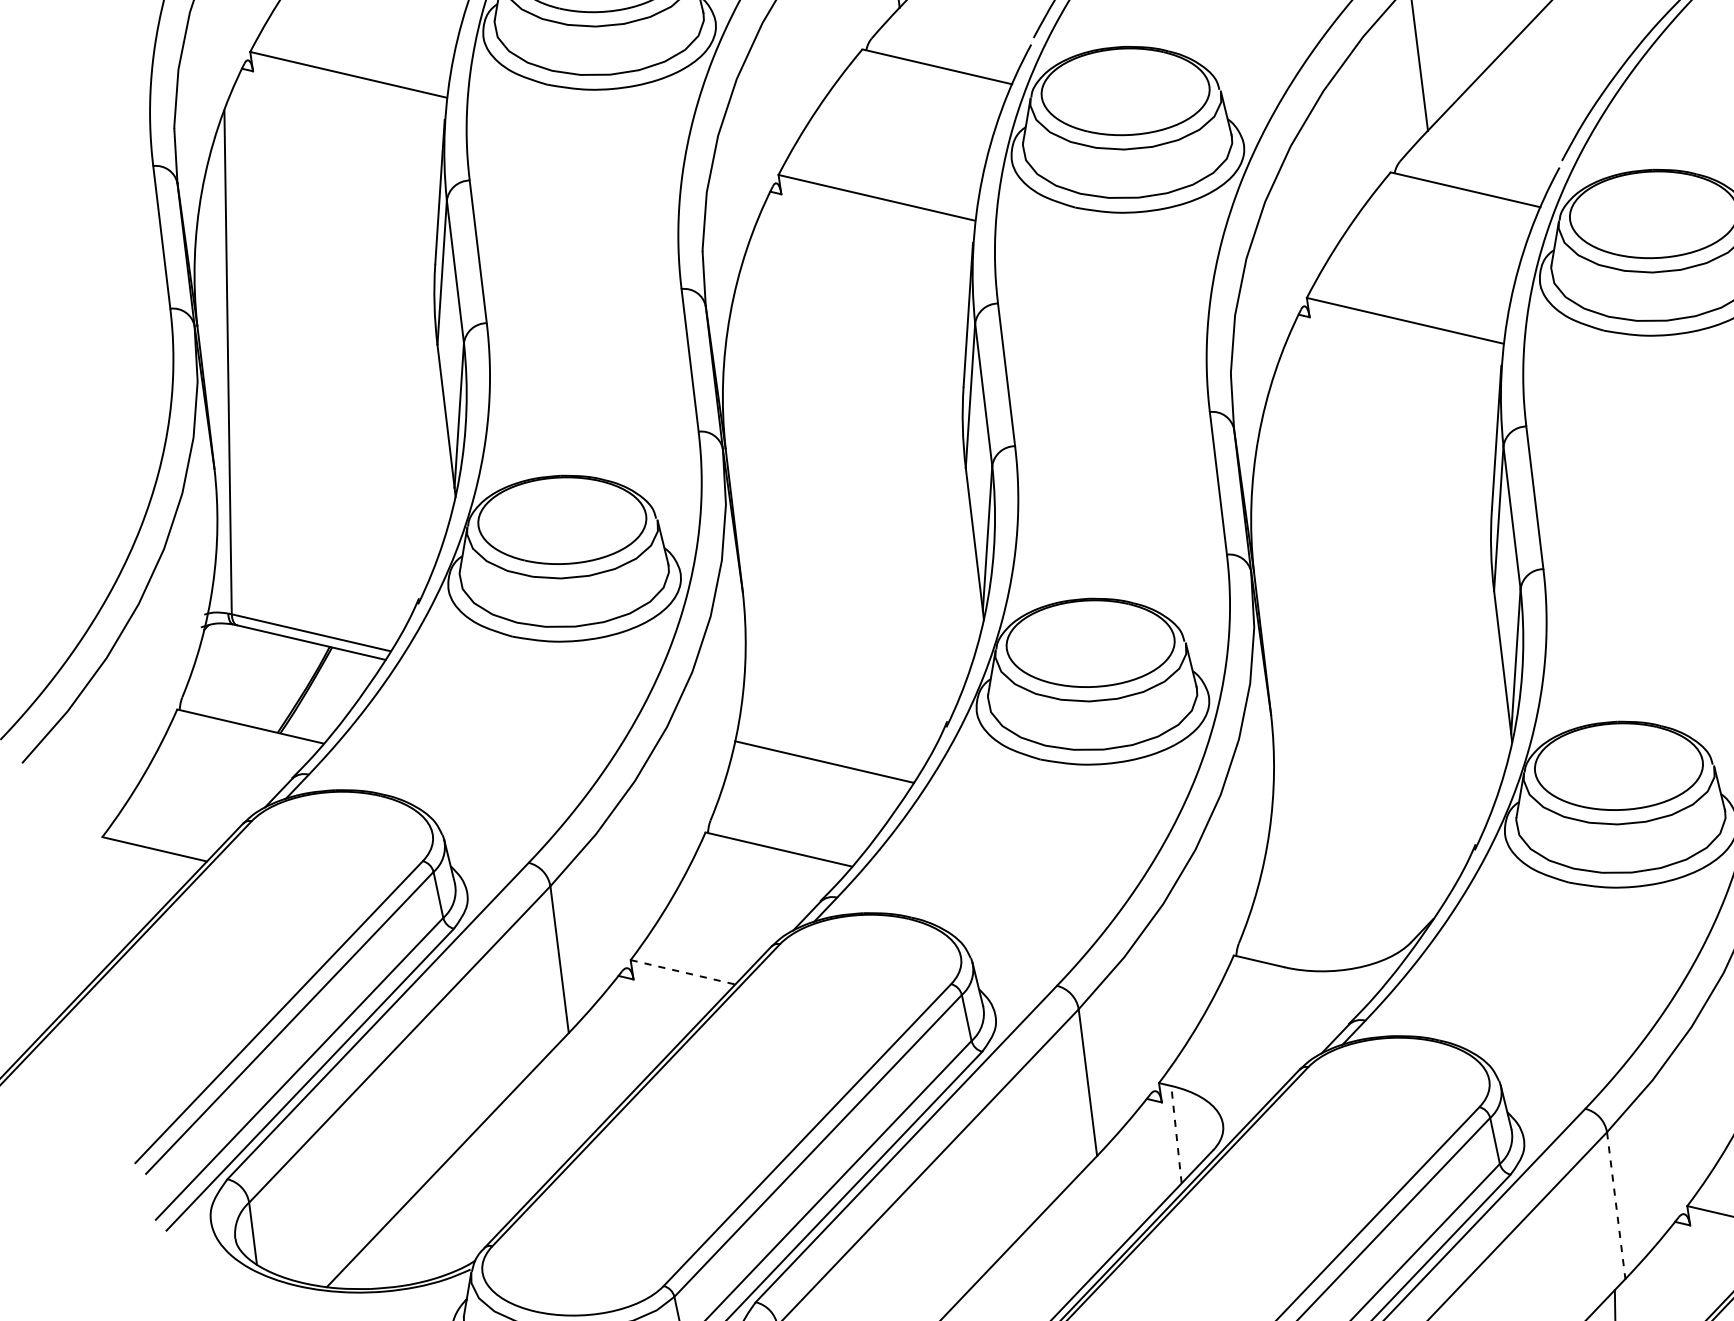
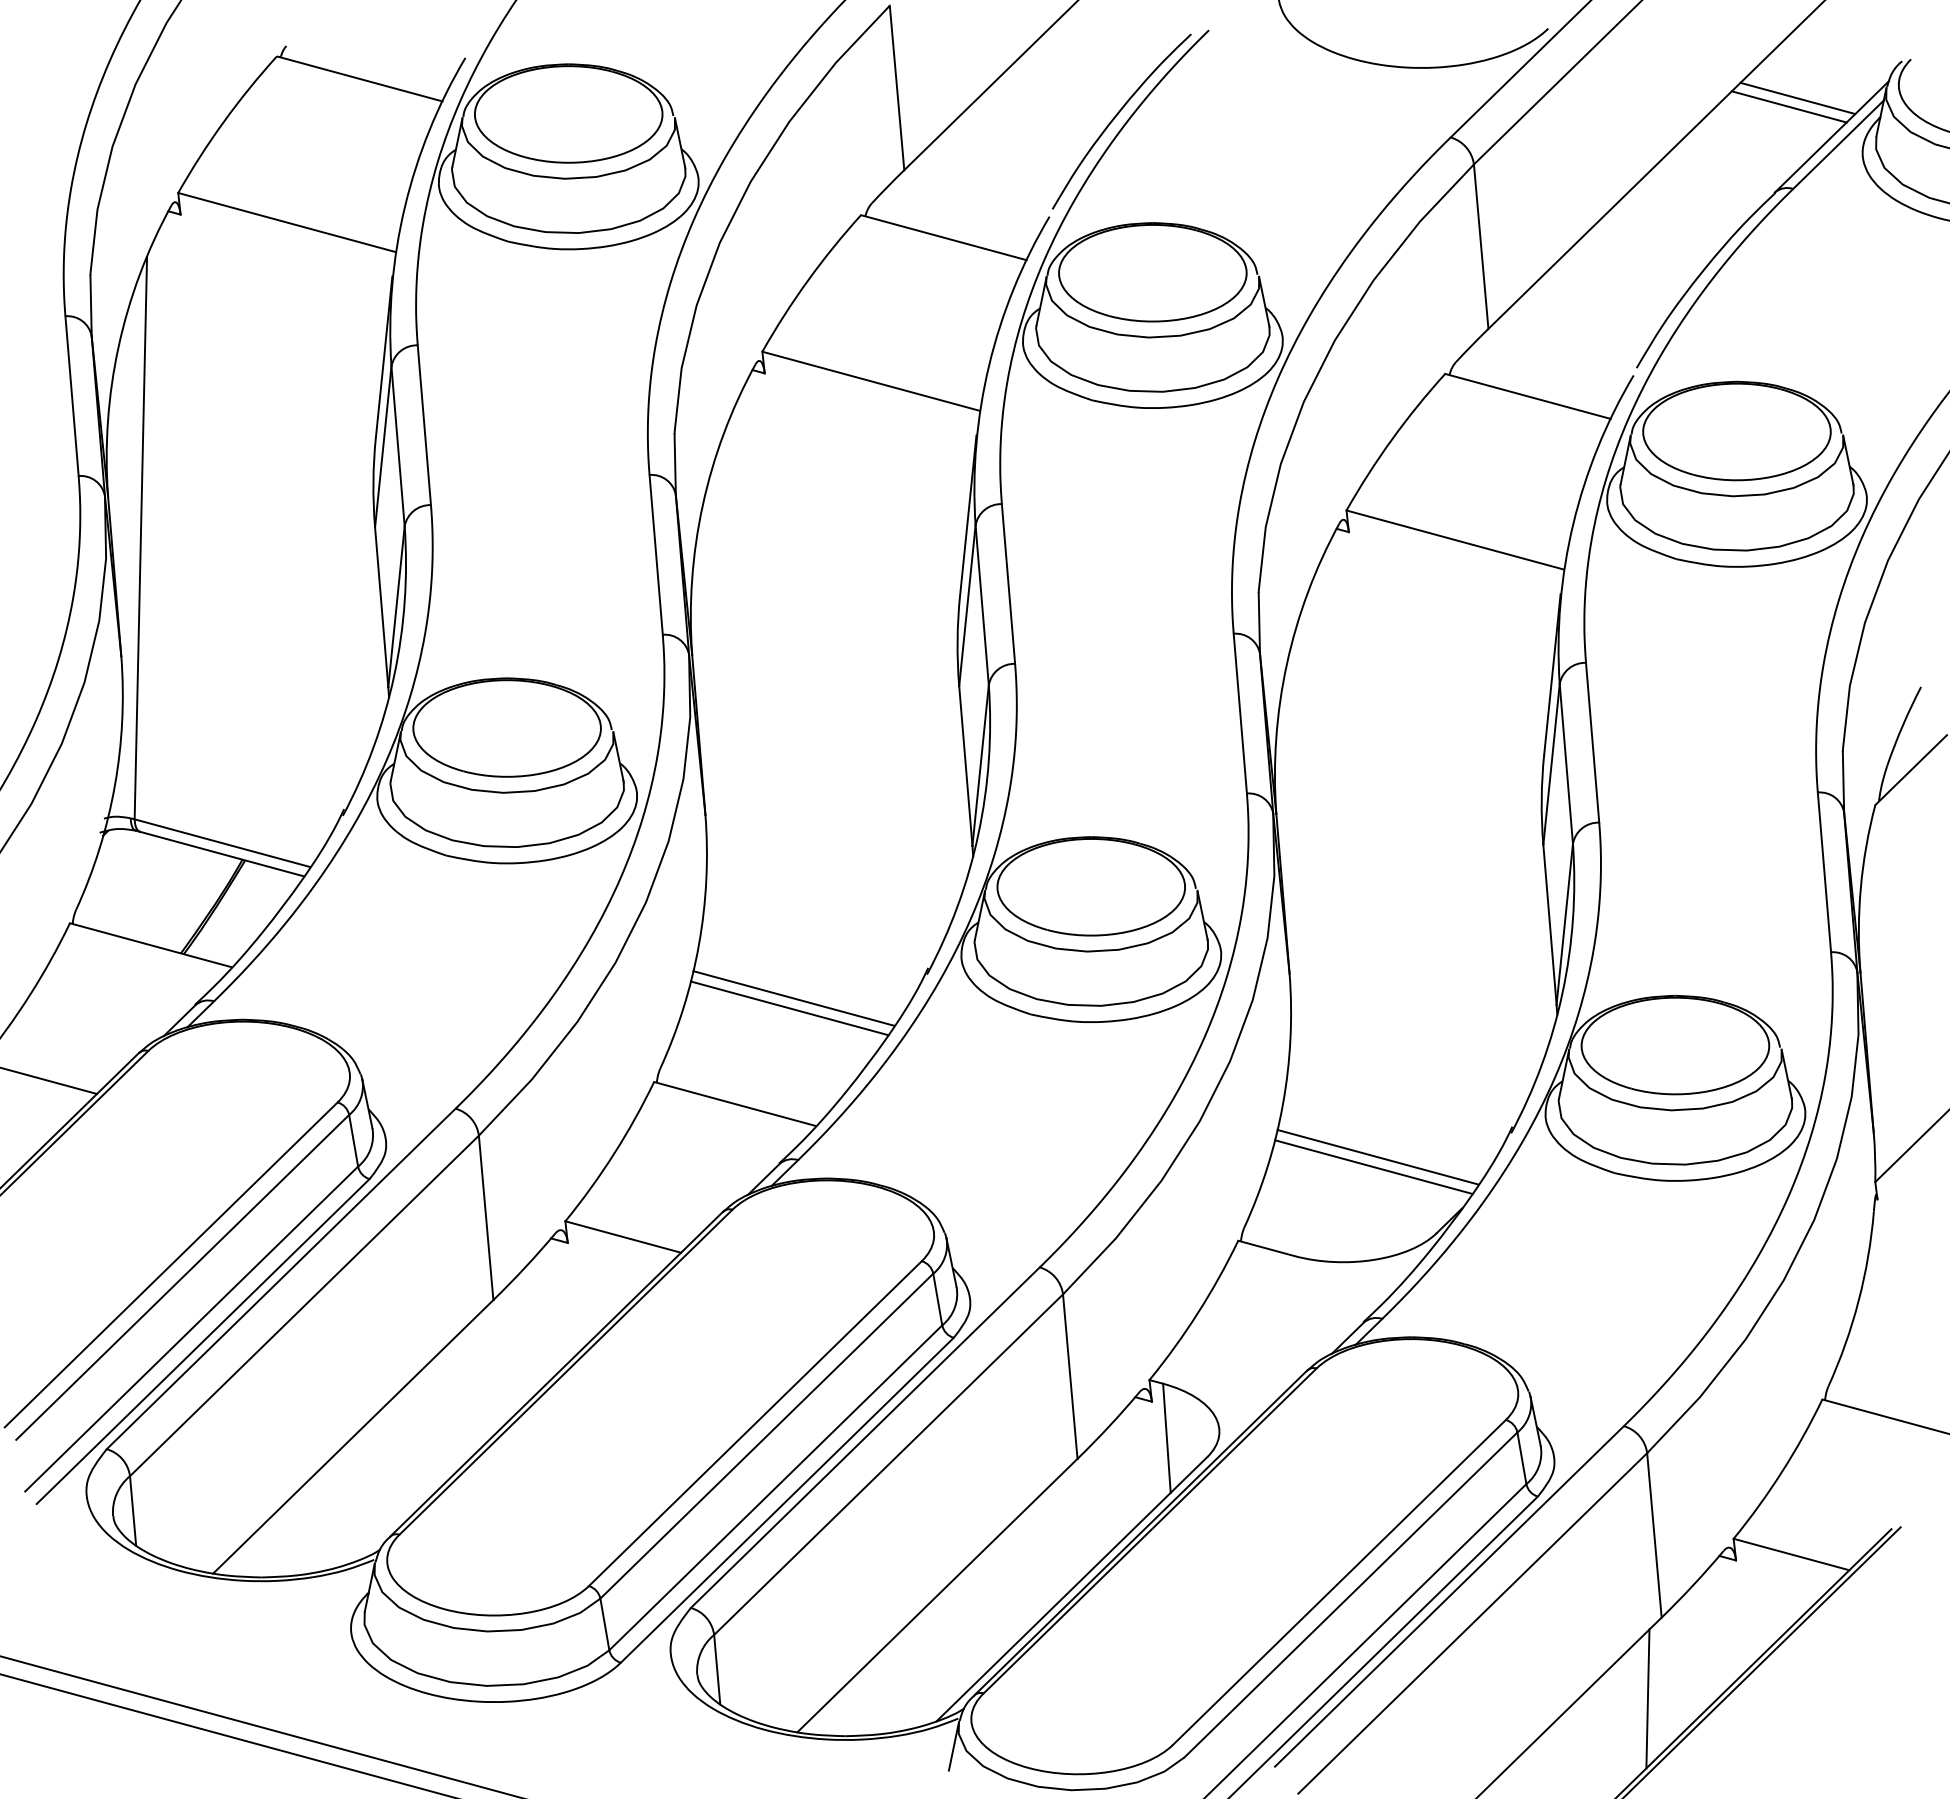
line: (827, 753) -> (793, 998), added
line: (1355, 875) -> (1377, 1156), added
line: (1352, 884) -> (1373, 1166), added
line: (683, 972) -> (623, 1237), dashed -> solid
line: (1176, 1134) -> (1166, 1438), dashed -> solid
line: (1616, 1205) -> (1654, 1535), dashed -> solid

